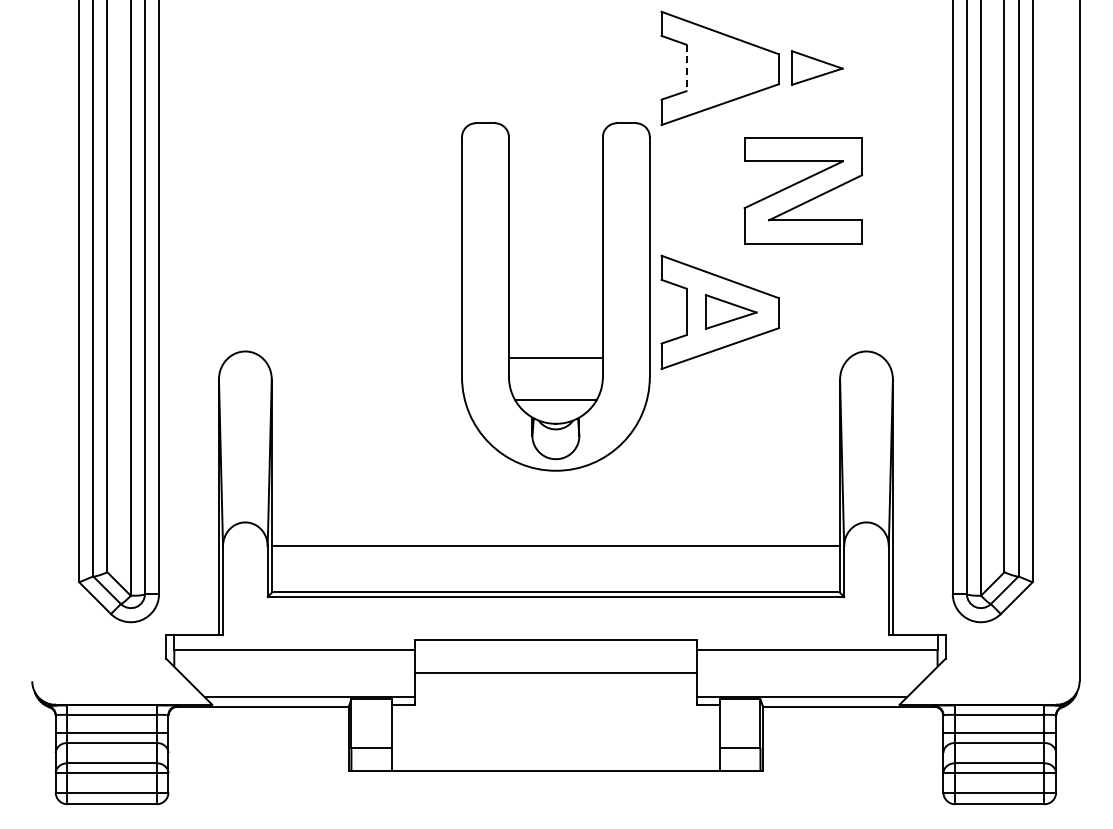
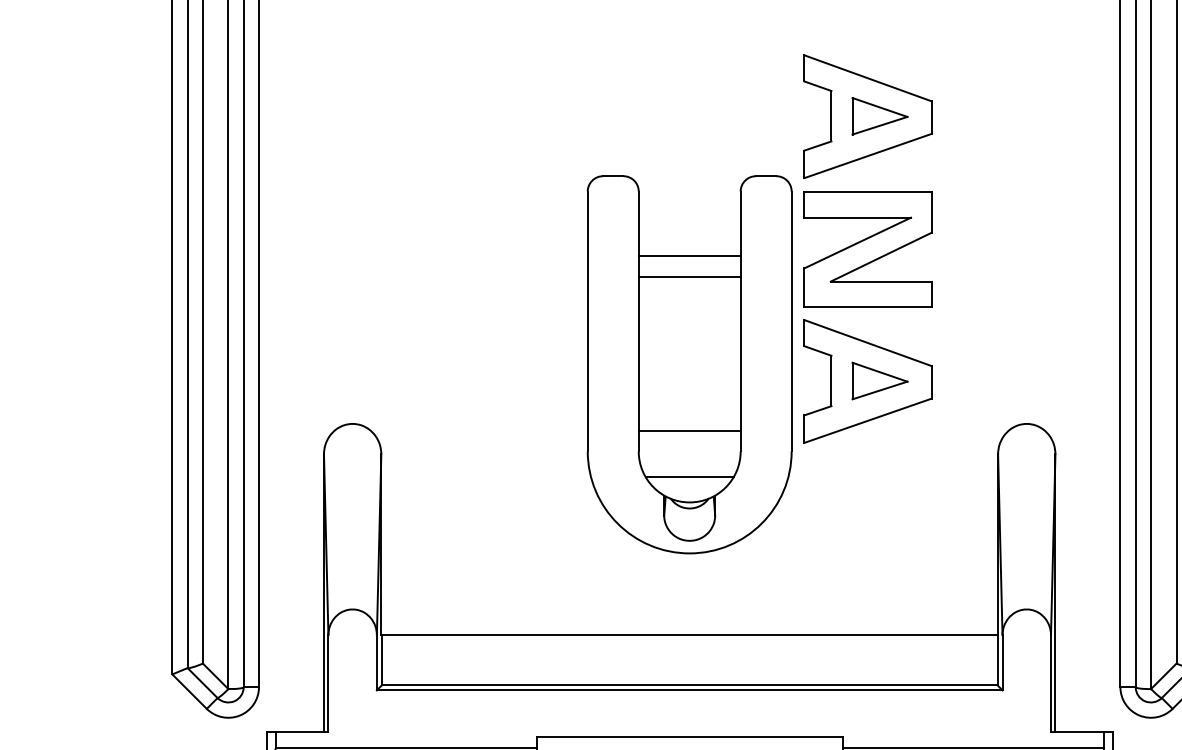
part: (817, 67) -> (880, 115), moved
line: (686, 68) -> (831, 116), dashed -> solid
part: (803, 190) -> (868, 249), moved
line: (555, 196) -> (689, 255), added
line: (555, 216) -> (689, 277), added

